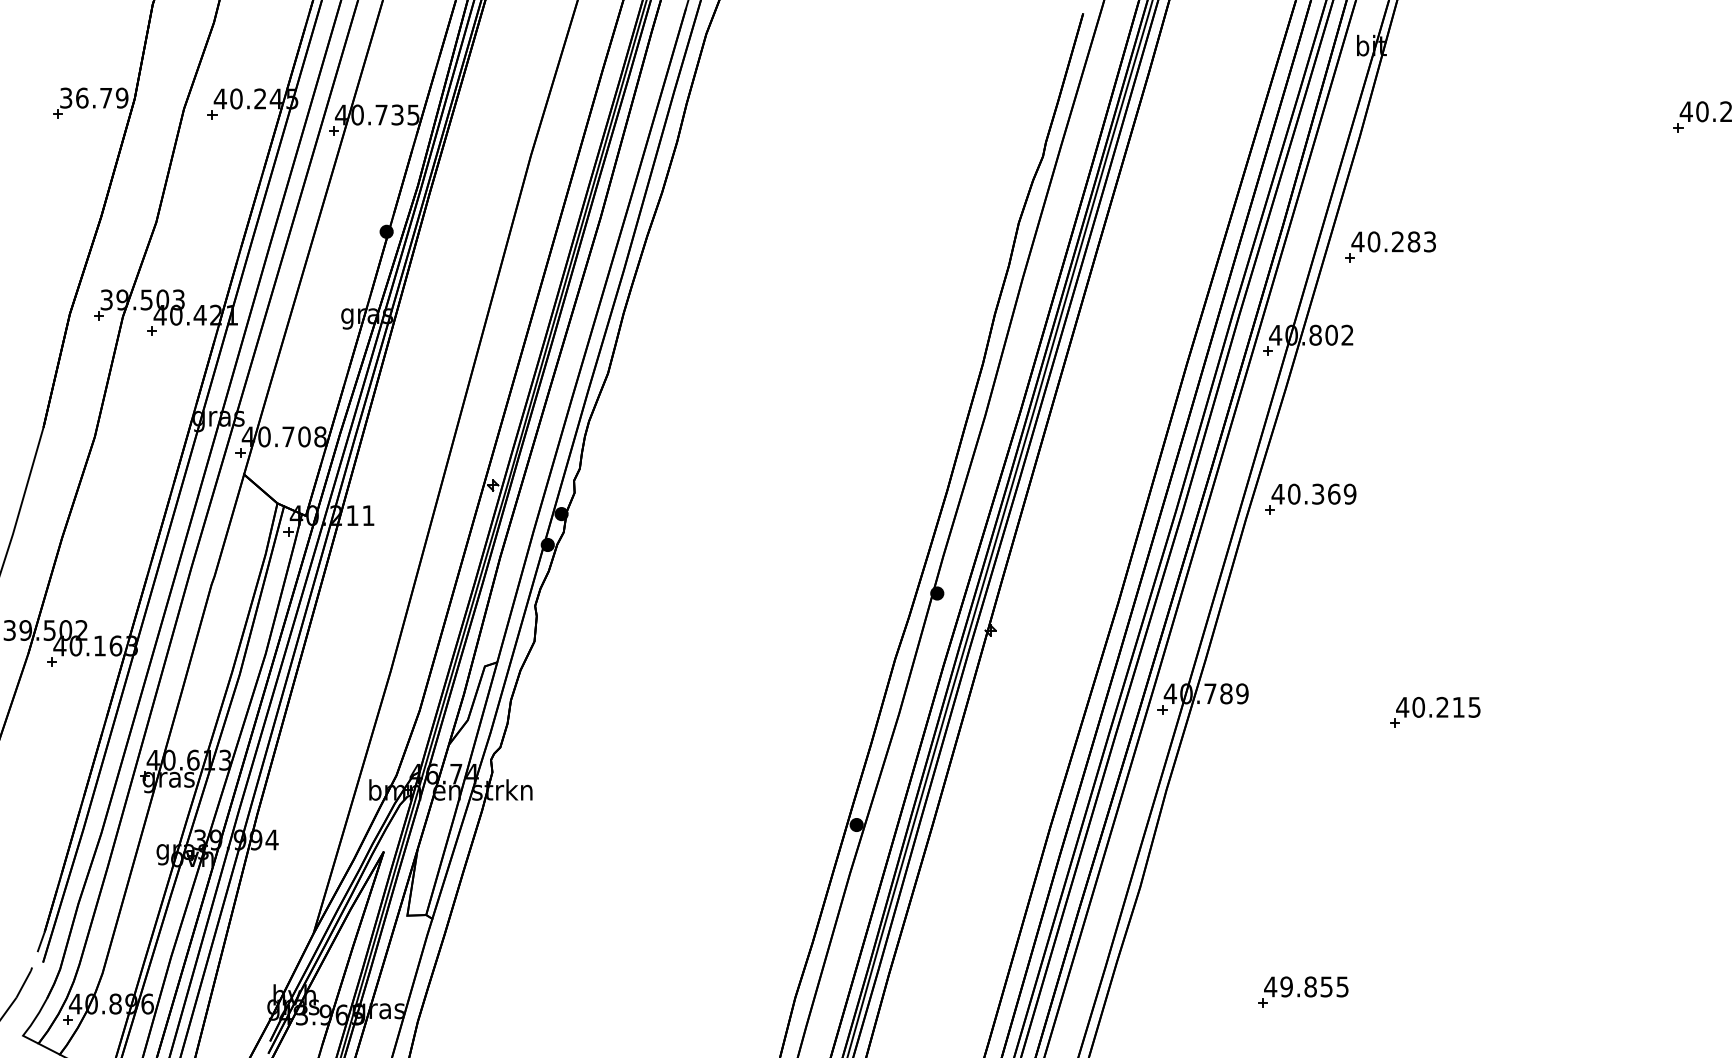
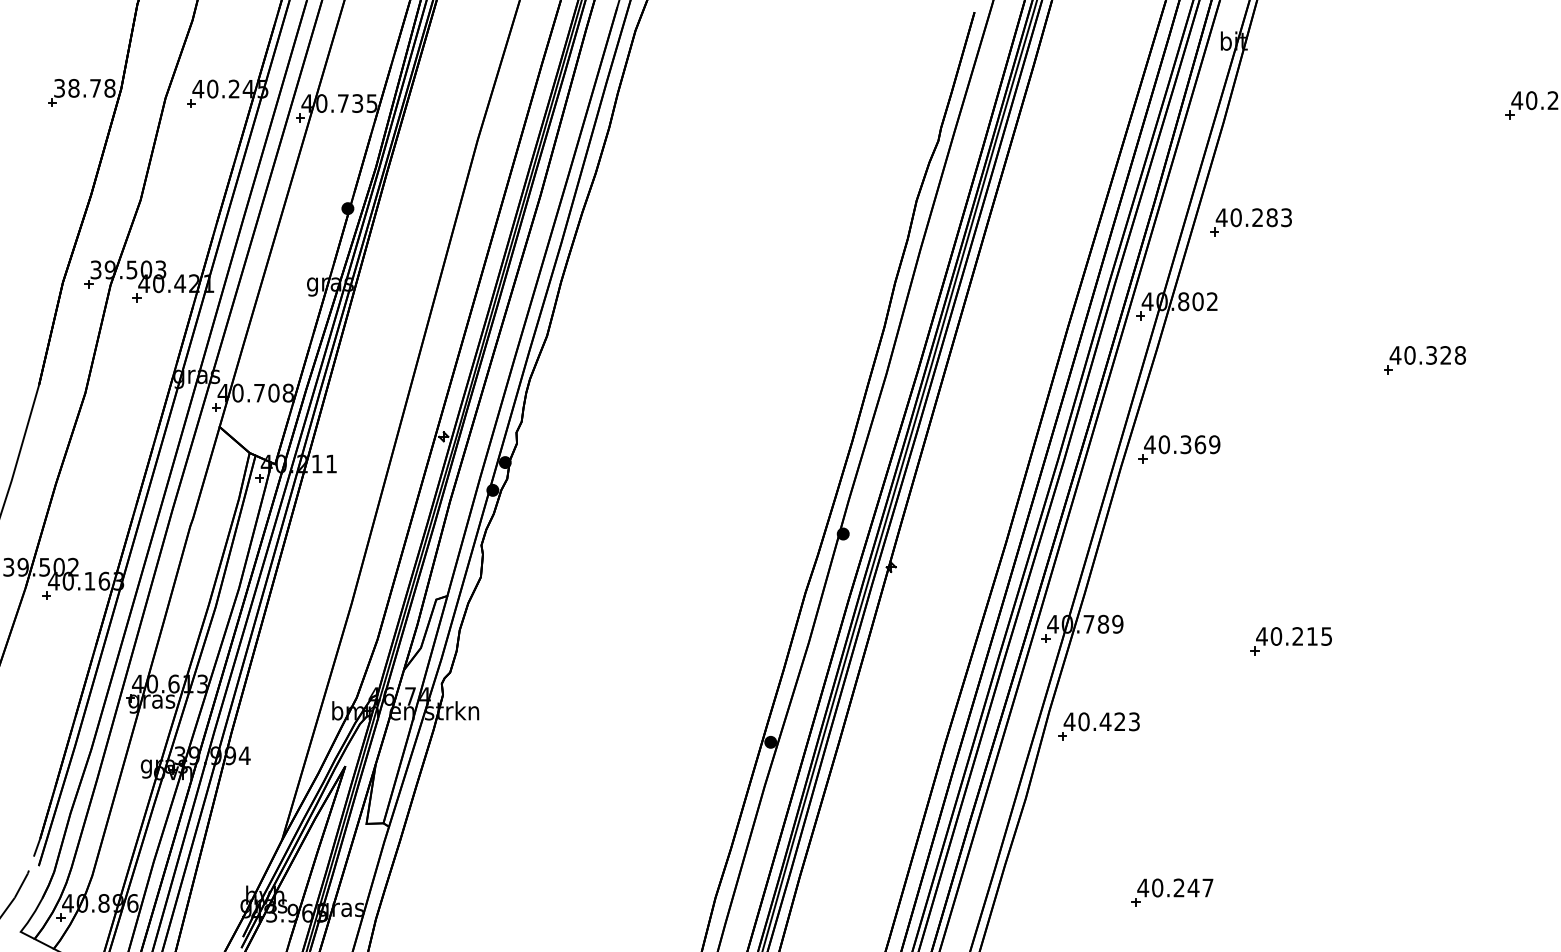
text: (101, 98) -> (91, 88), 36.79 -> 38.78
part: (1583, 400) -> (1424, 360), added
part: (1220, 807) -> (1098, 726), added
text: (1314, 986) -> (1182, 887), 49.855 -> 40.247

